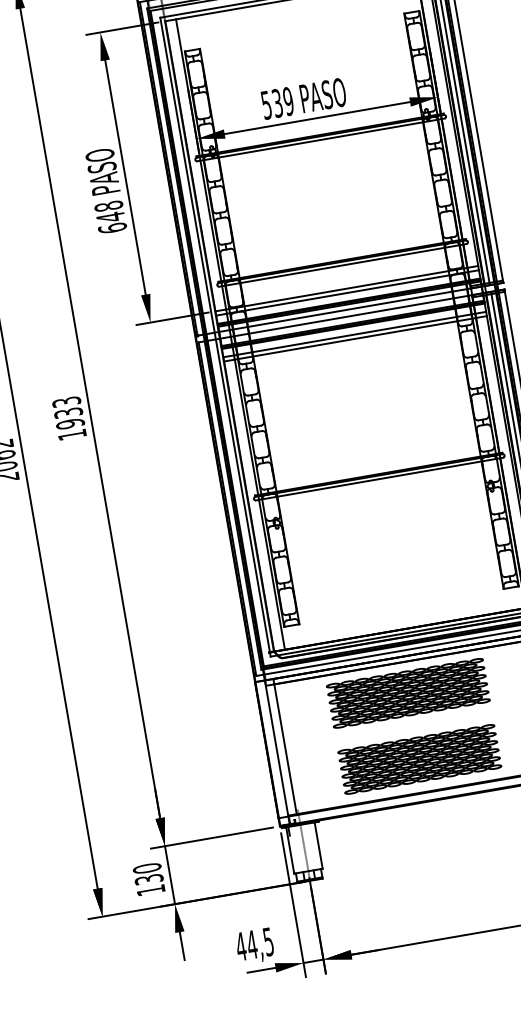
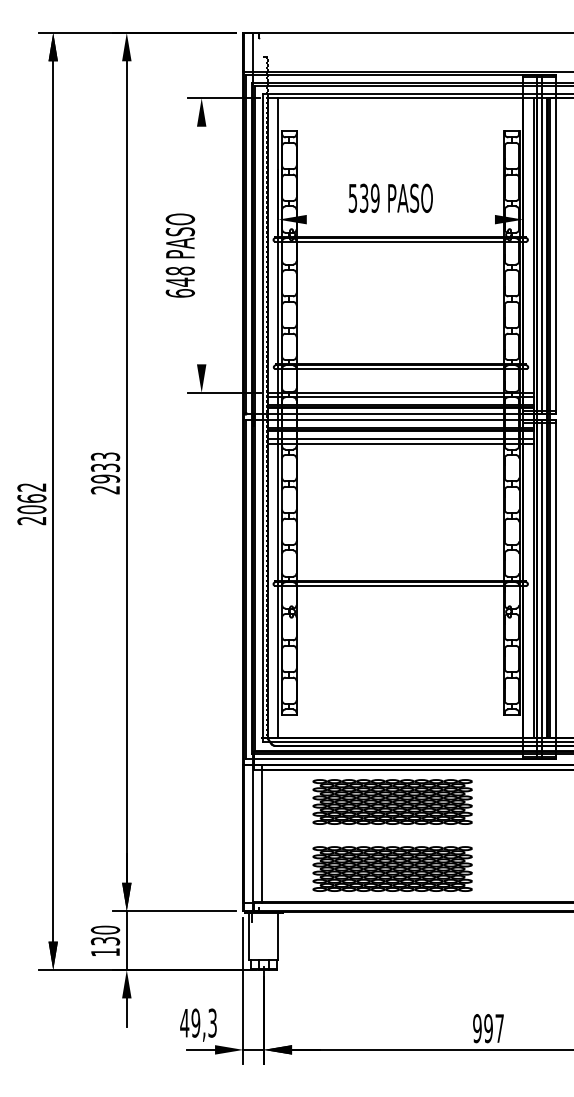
line: (316, 118) -> (400, 219), removed
line: (125, 177) -> (201, 245), removed
text: (71, 435) -> (104, 490), 1933 -> 2933
text: (259, 942) -> (203, 1022), 44,5 -> 49,3

